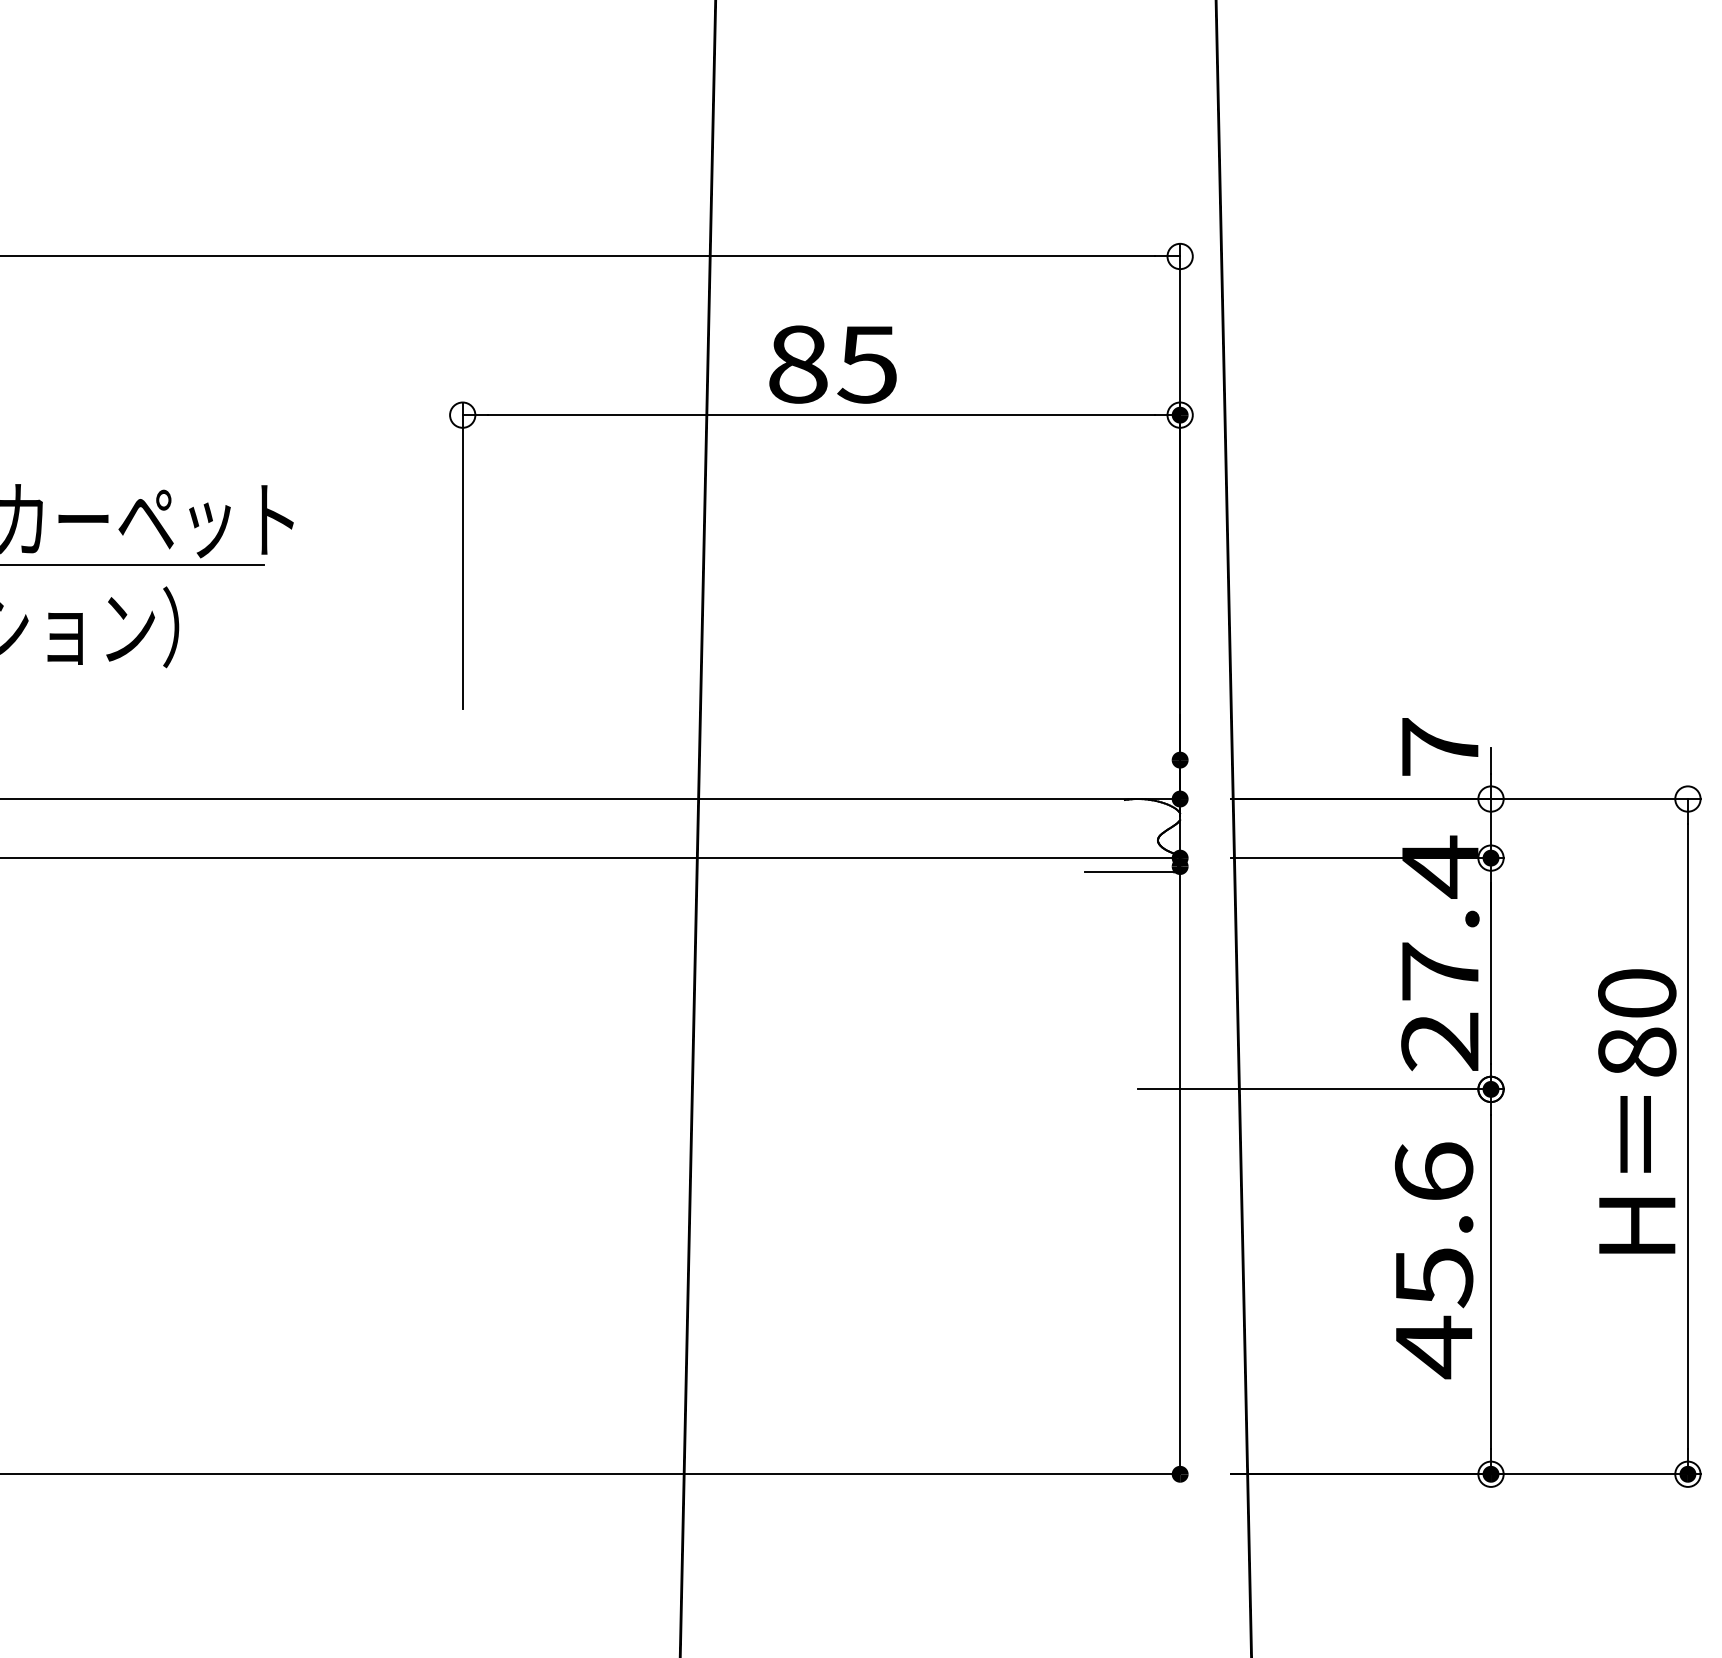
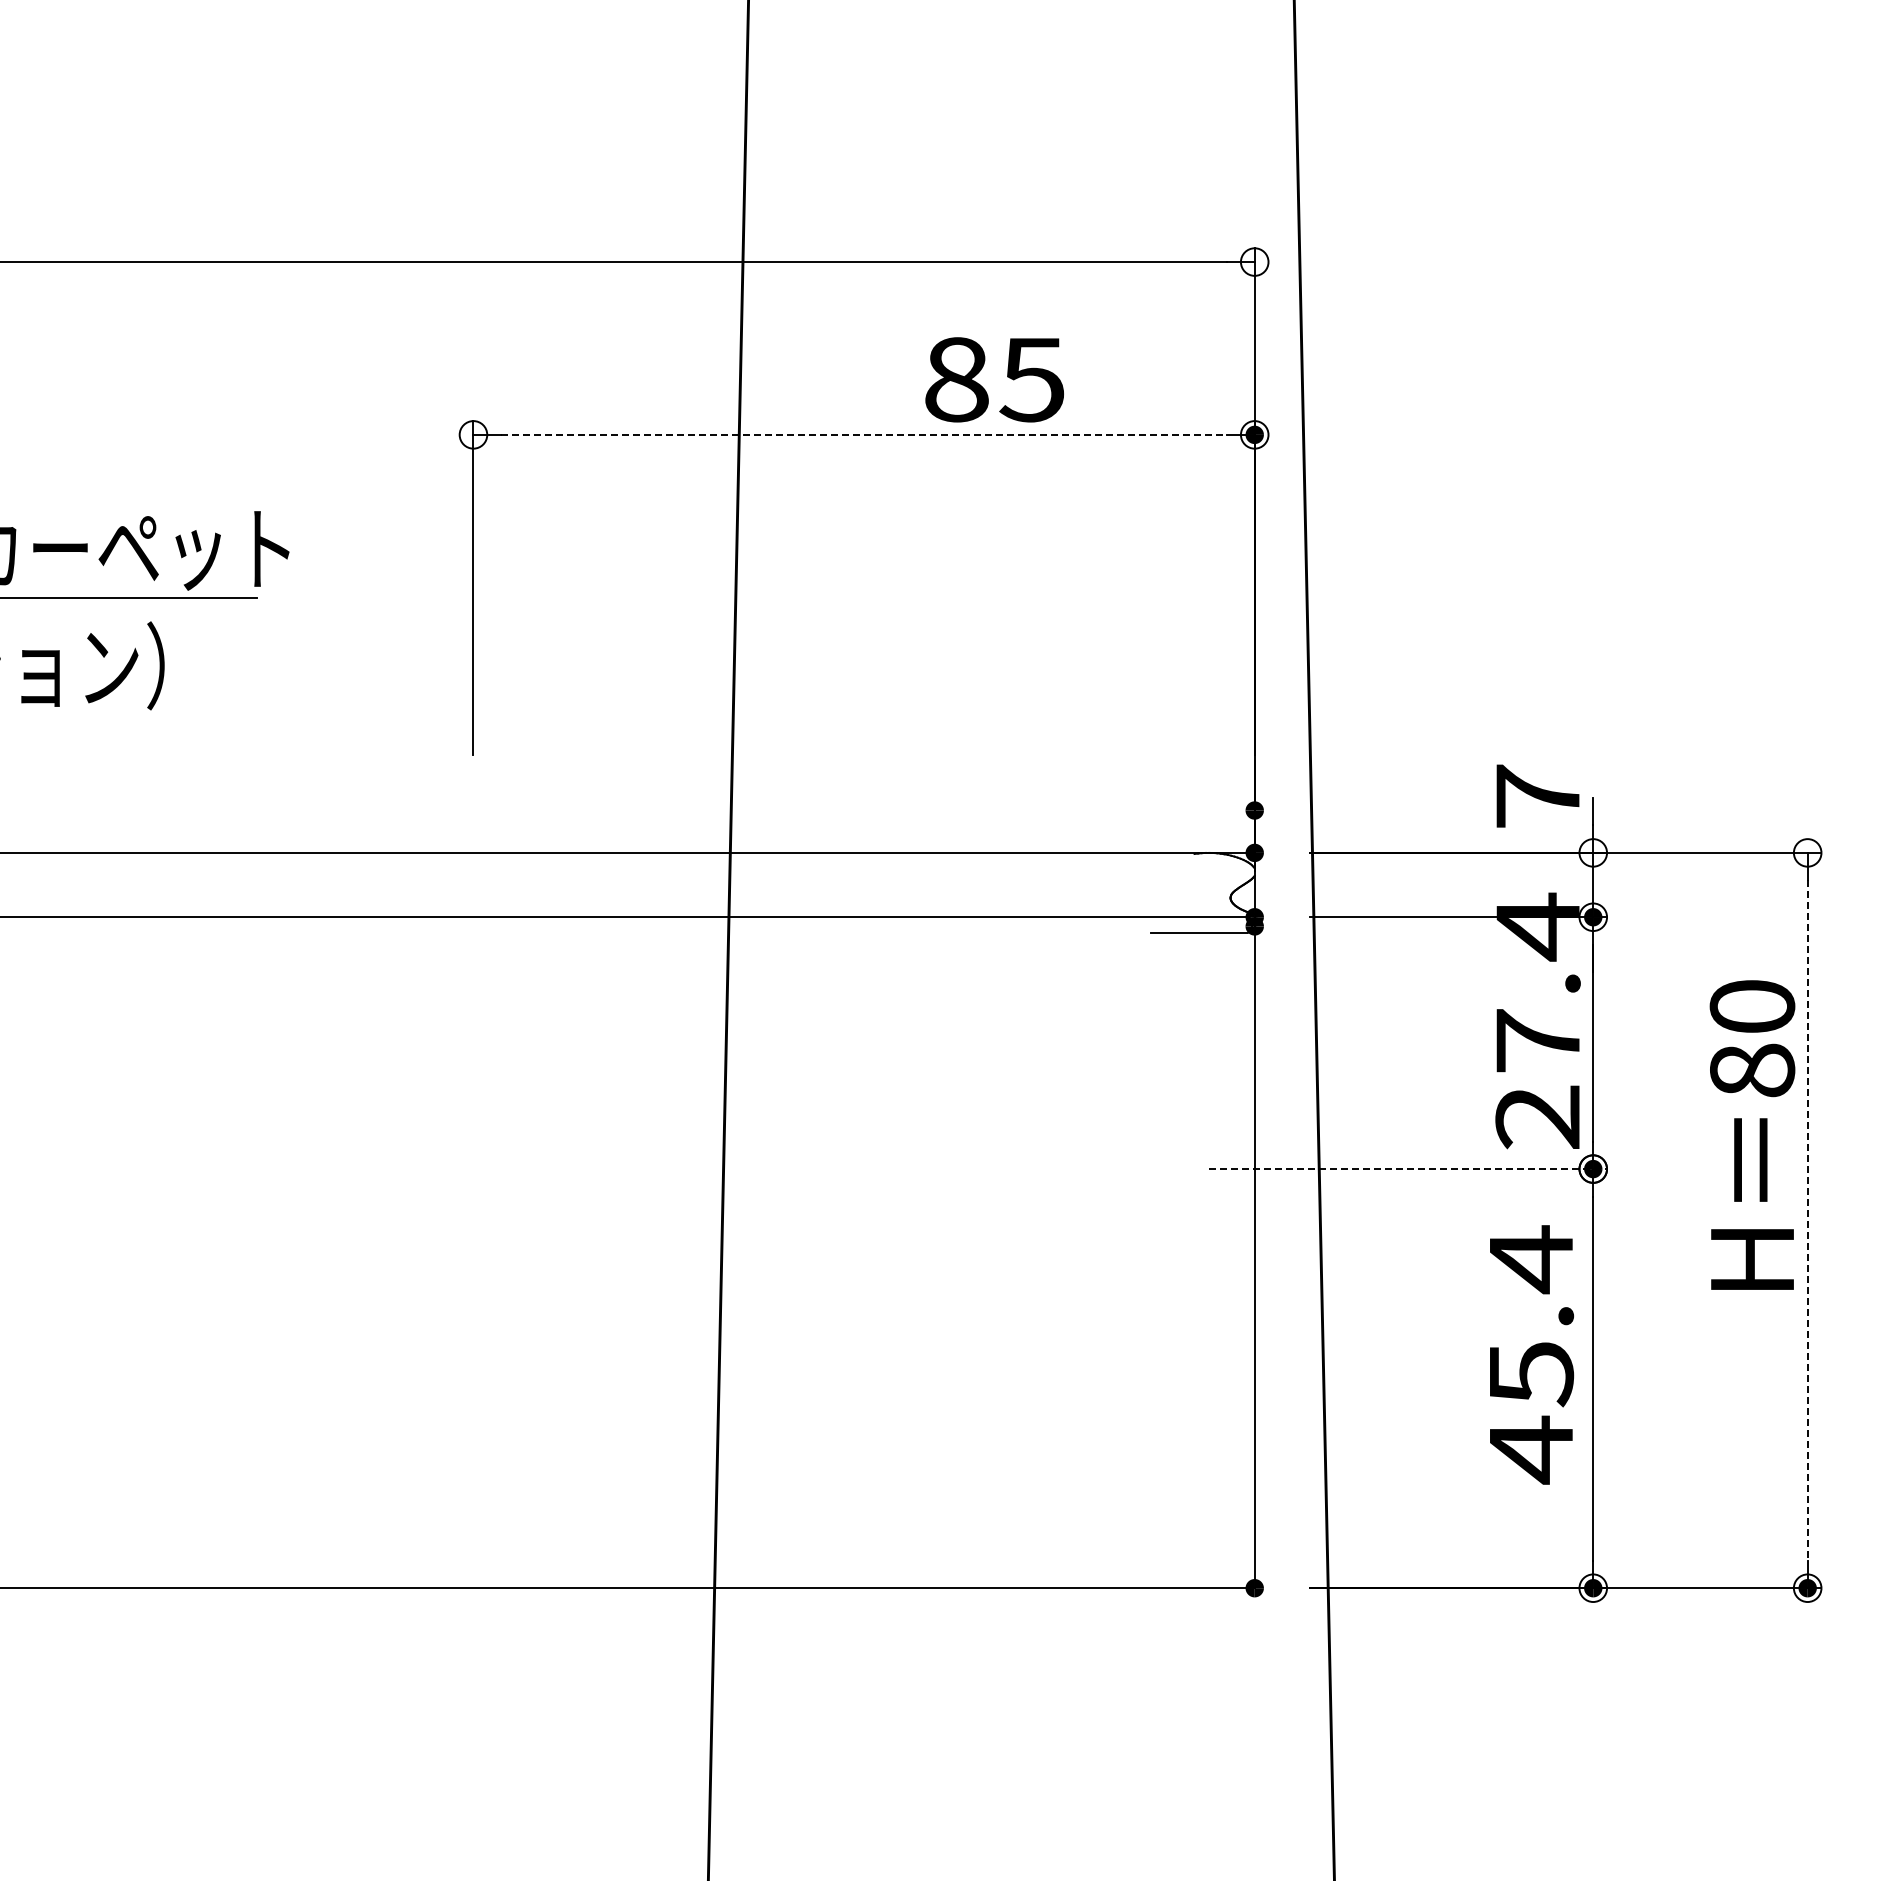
text: (832, 364) -> (994, 379), moved
line: (821, 414) -> (864, 434), solid -> dashed
line: (1321, 1089) -> (1408, 1169), solid -> dashed
text: (1637, 1110) -> (1752, 1134), moved
line: (1687, 1137) -> (1807, 1221), solid -> dashed
text: (1434, 1172) -> (1531, 1259), 45.6 -> 45.4

